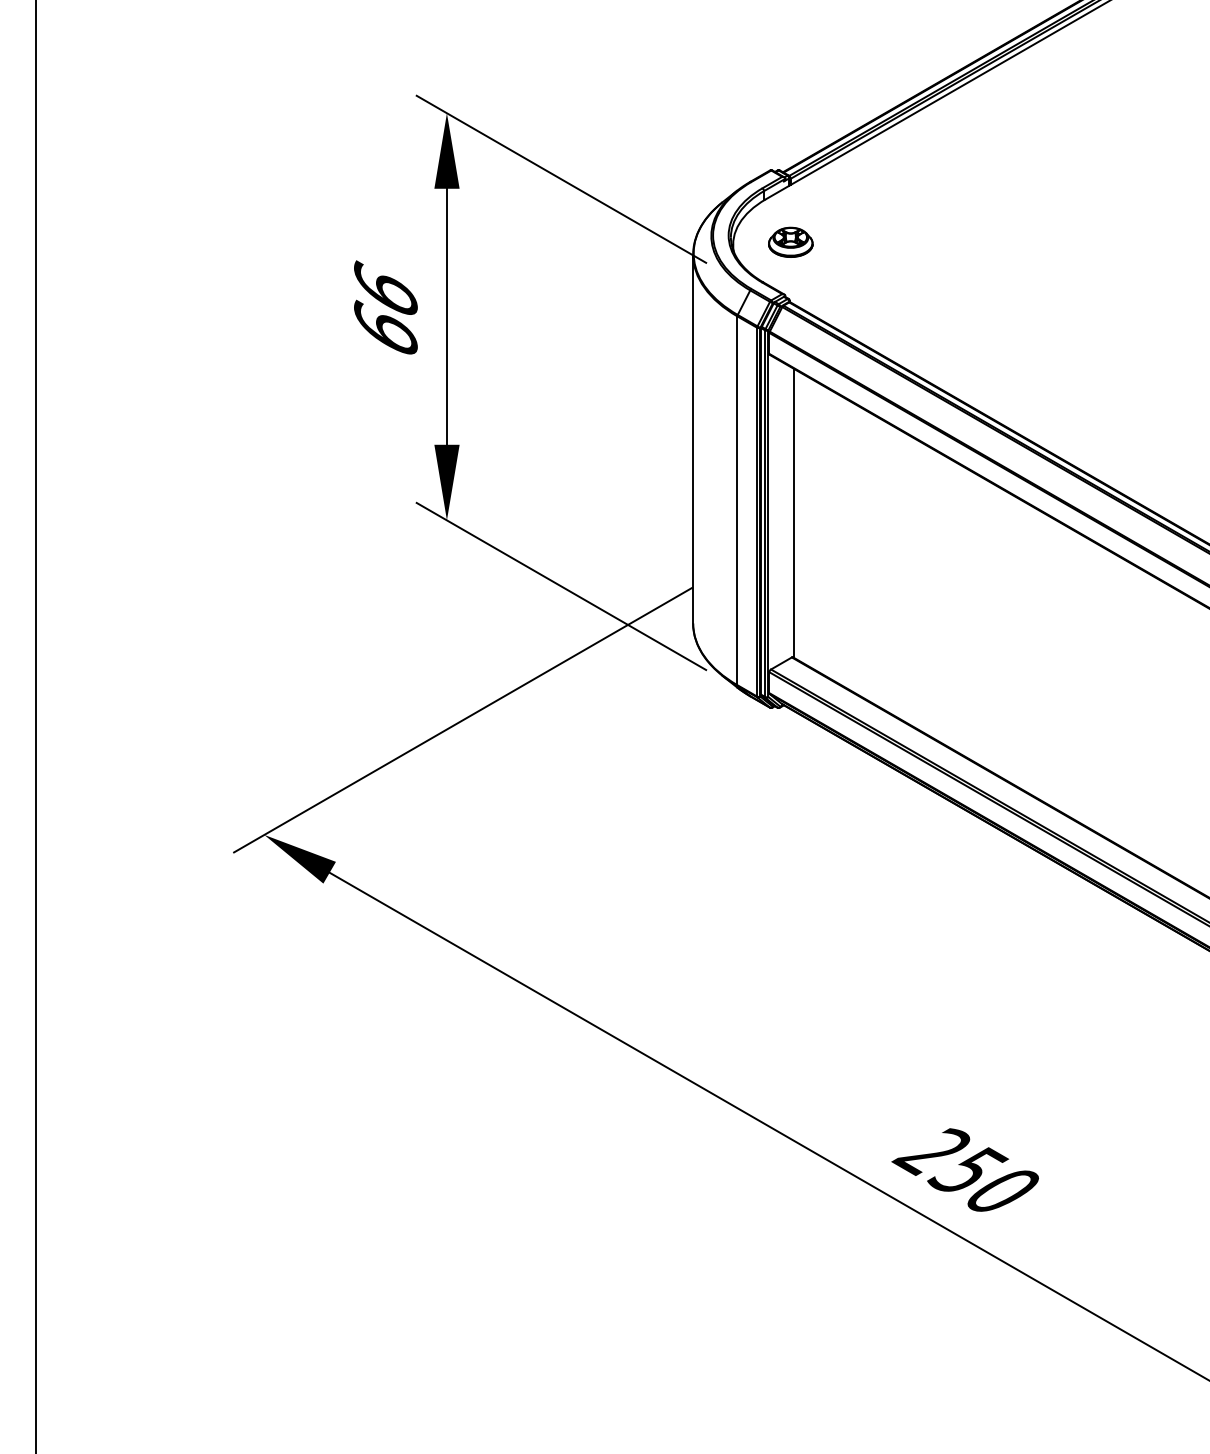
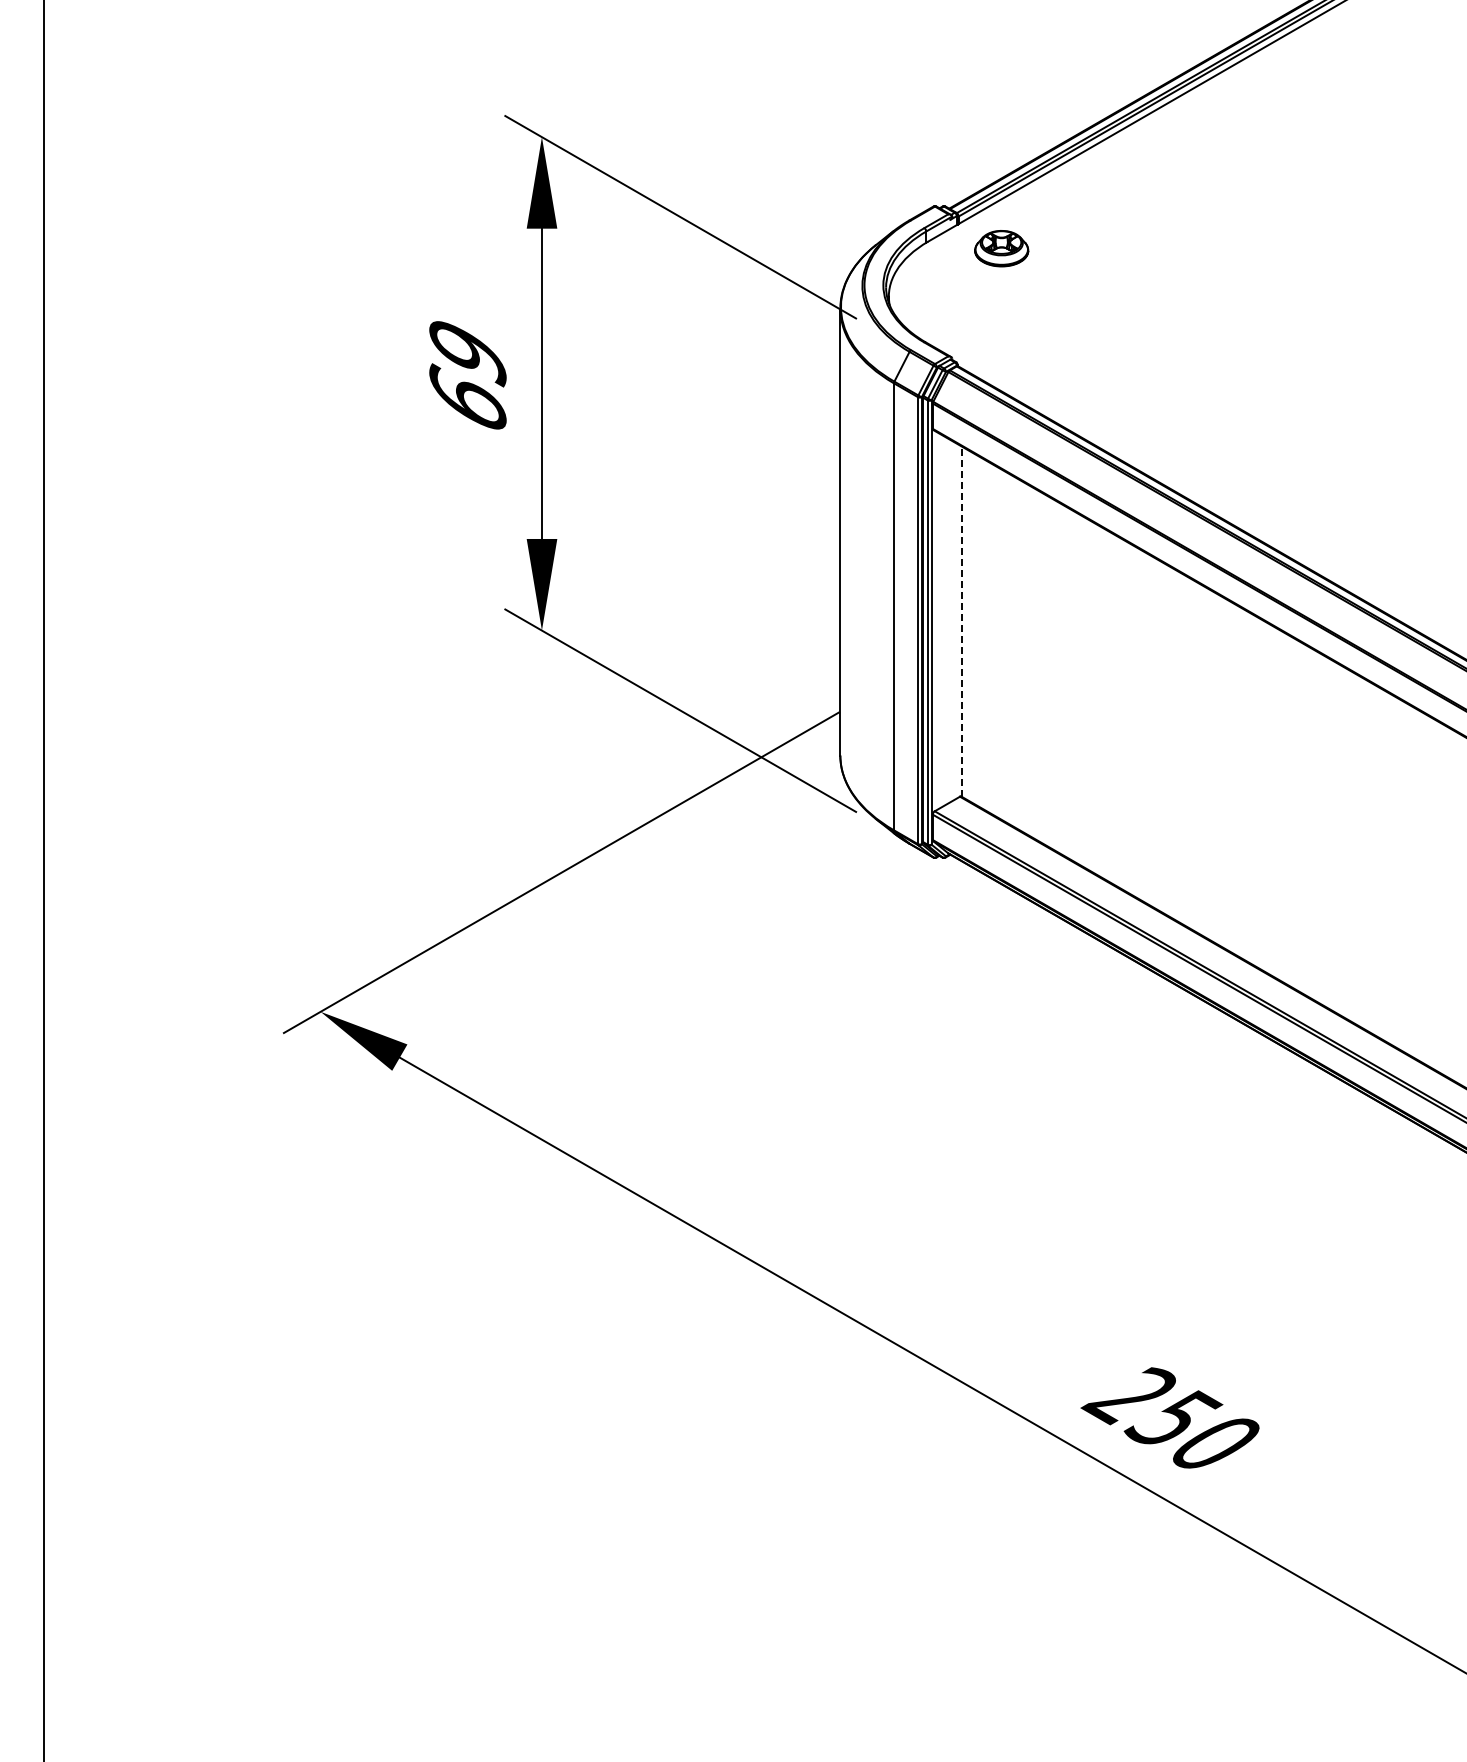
part: (790, 242) -> (1001, 248), moved
text: (385, 290) -> (467, 351), 66 -> 69
line: (793, 512) -> (961, 621), solid -> dashed

